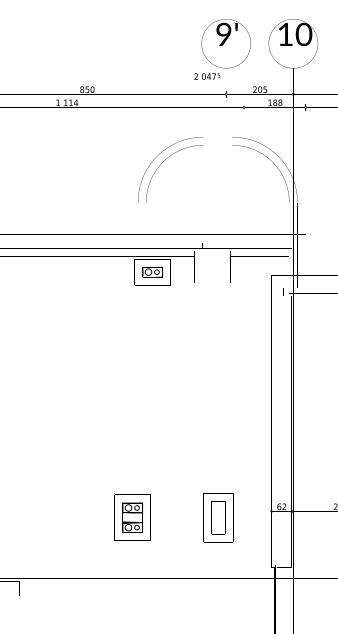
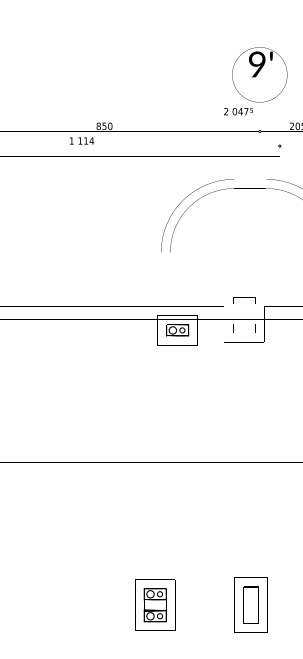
part: (211, 270) -> (243, 328), size x1.43

